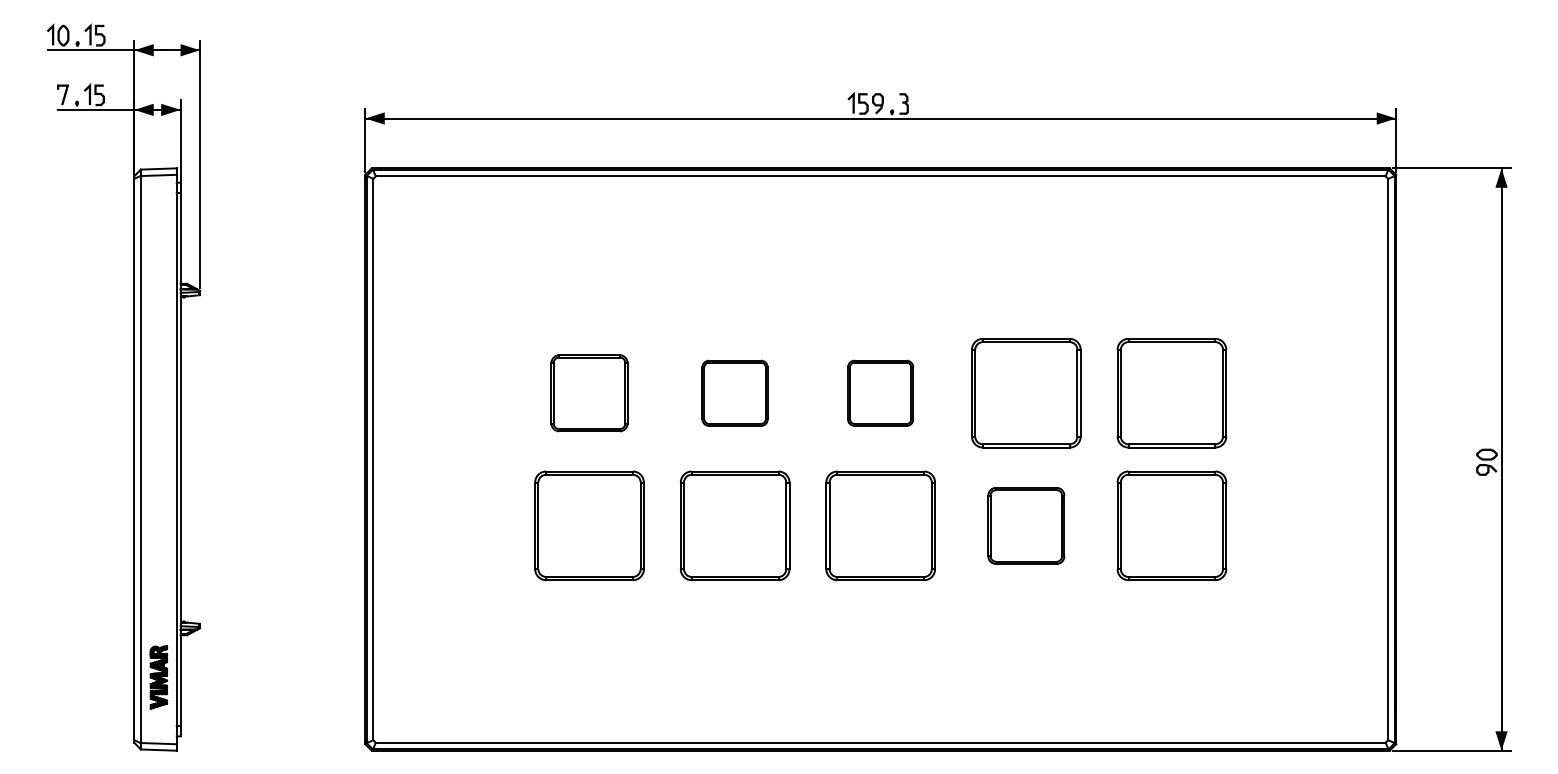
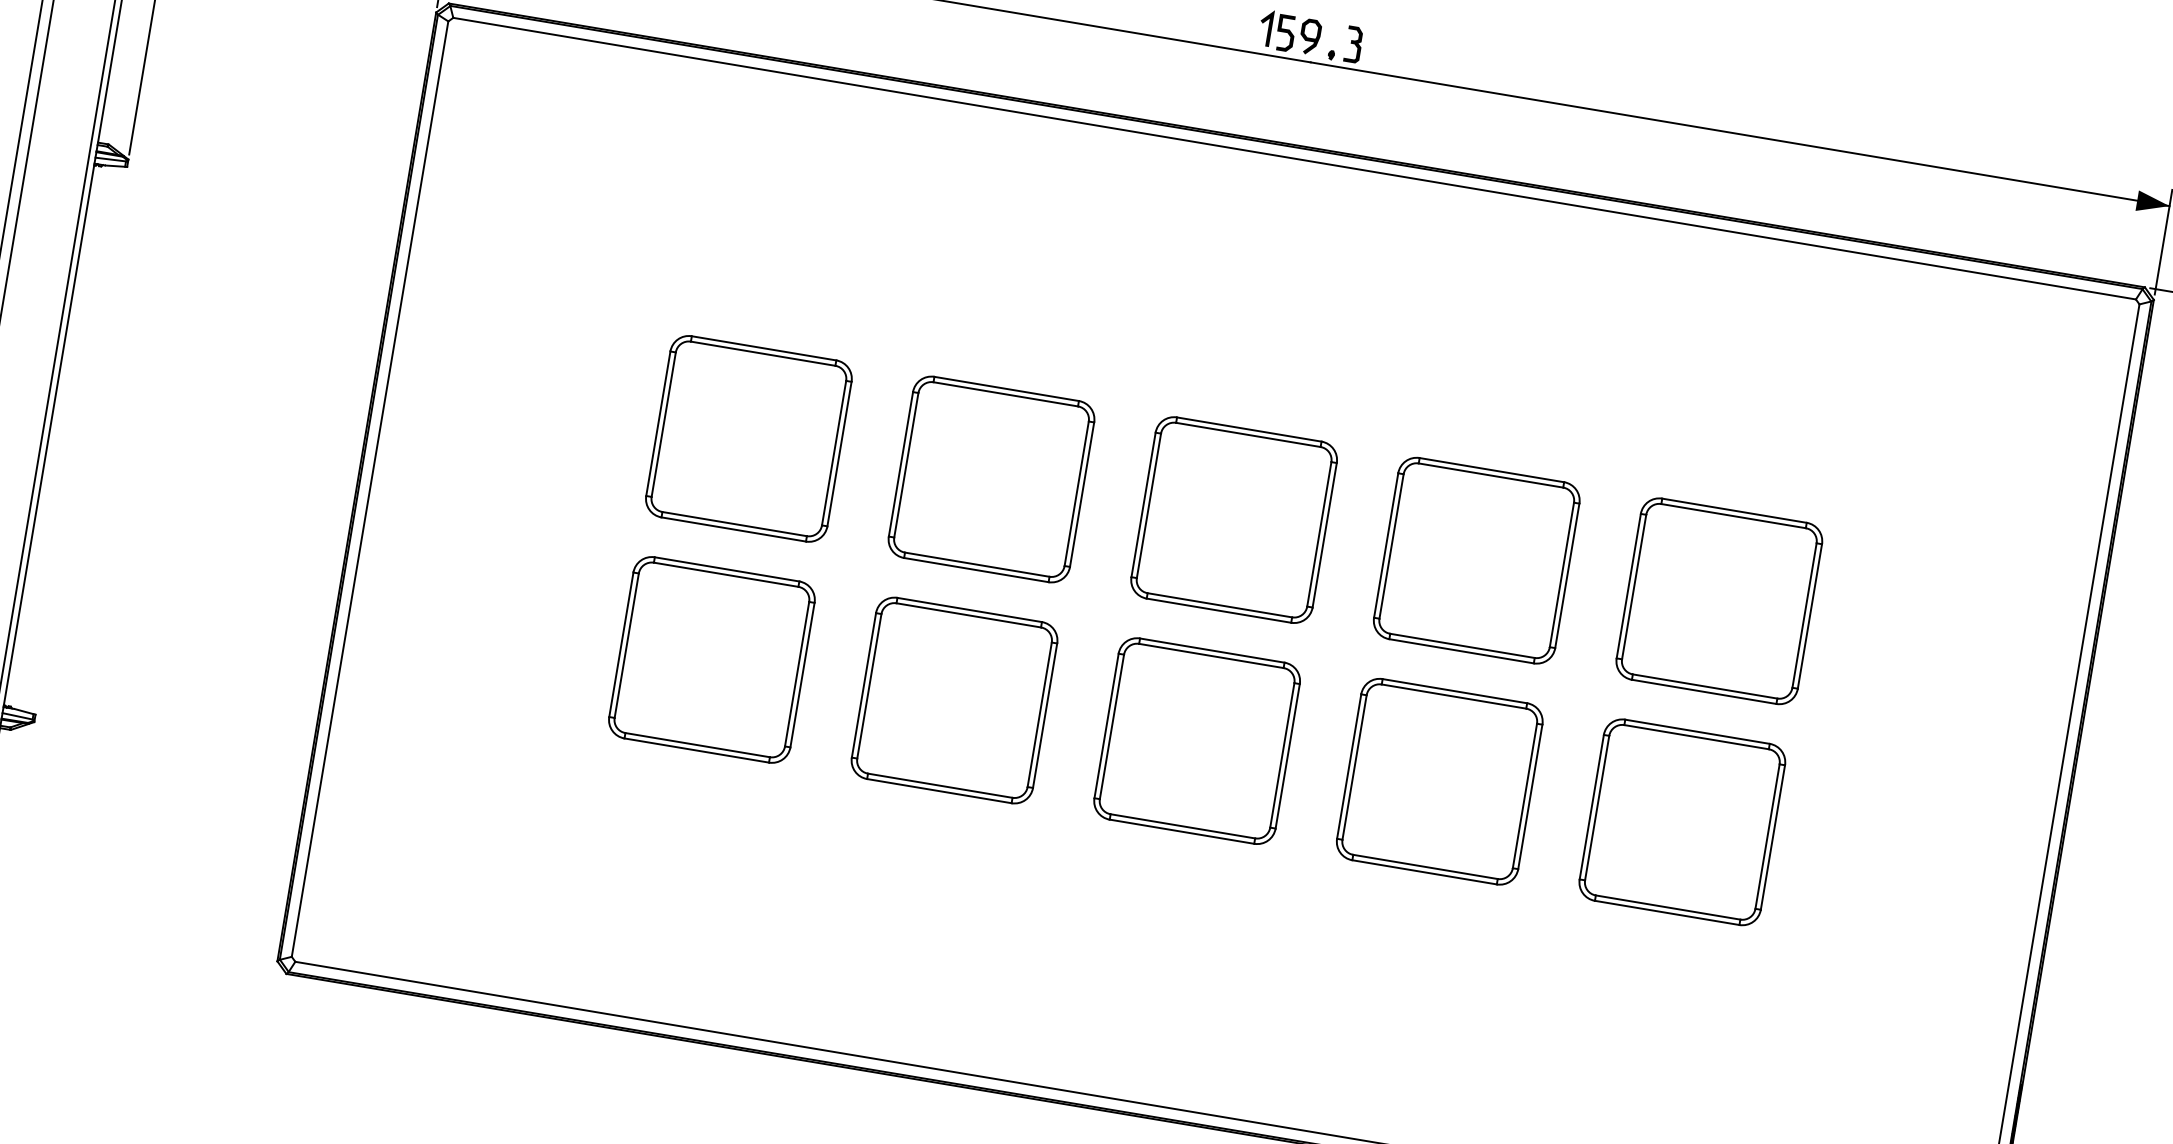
part: (589, 393) -> (748, 439), size x1.43
part: (734, 393) -> (990, 479), size x1.67
part: (880, 393) -> (1233, 520), size x1.67
part: (1026, 525) -> (1440, 781), size x1.43

